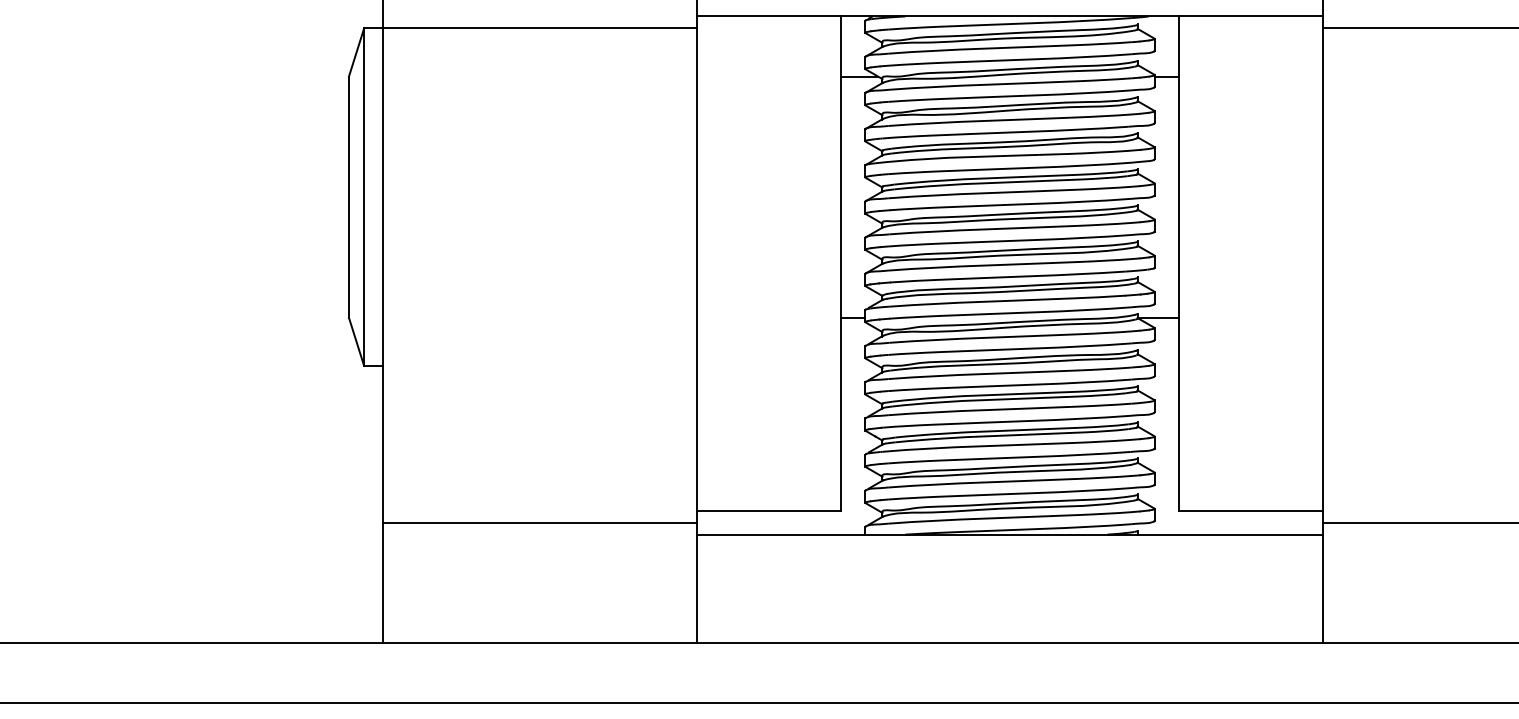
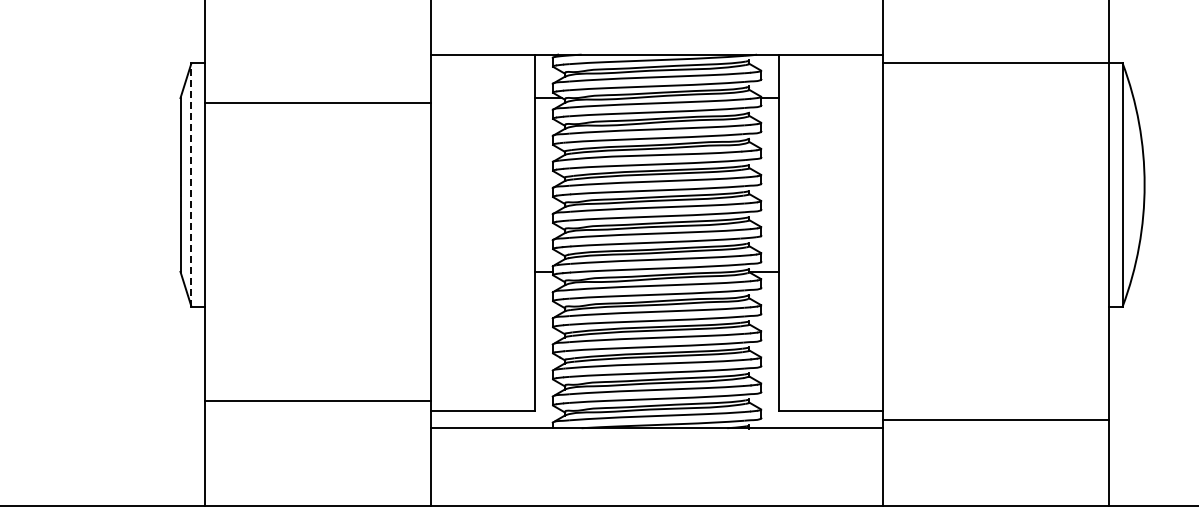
line: (540, 28) -> (318, 103), moved
line: (364, 196) -> (191, 184), solid -> dashed
line: (540, 522) -> (318, 400), moved

